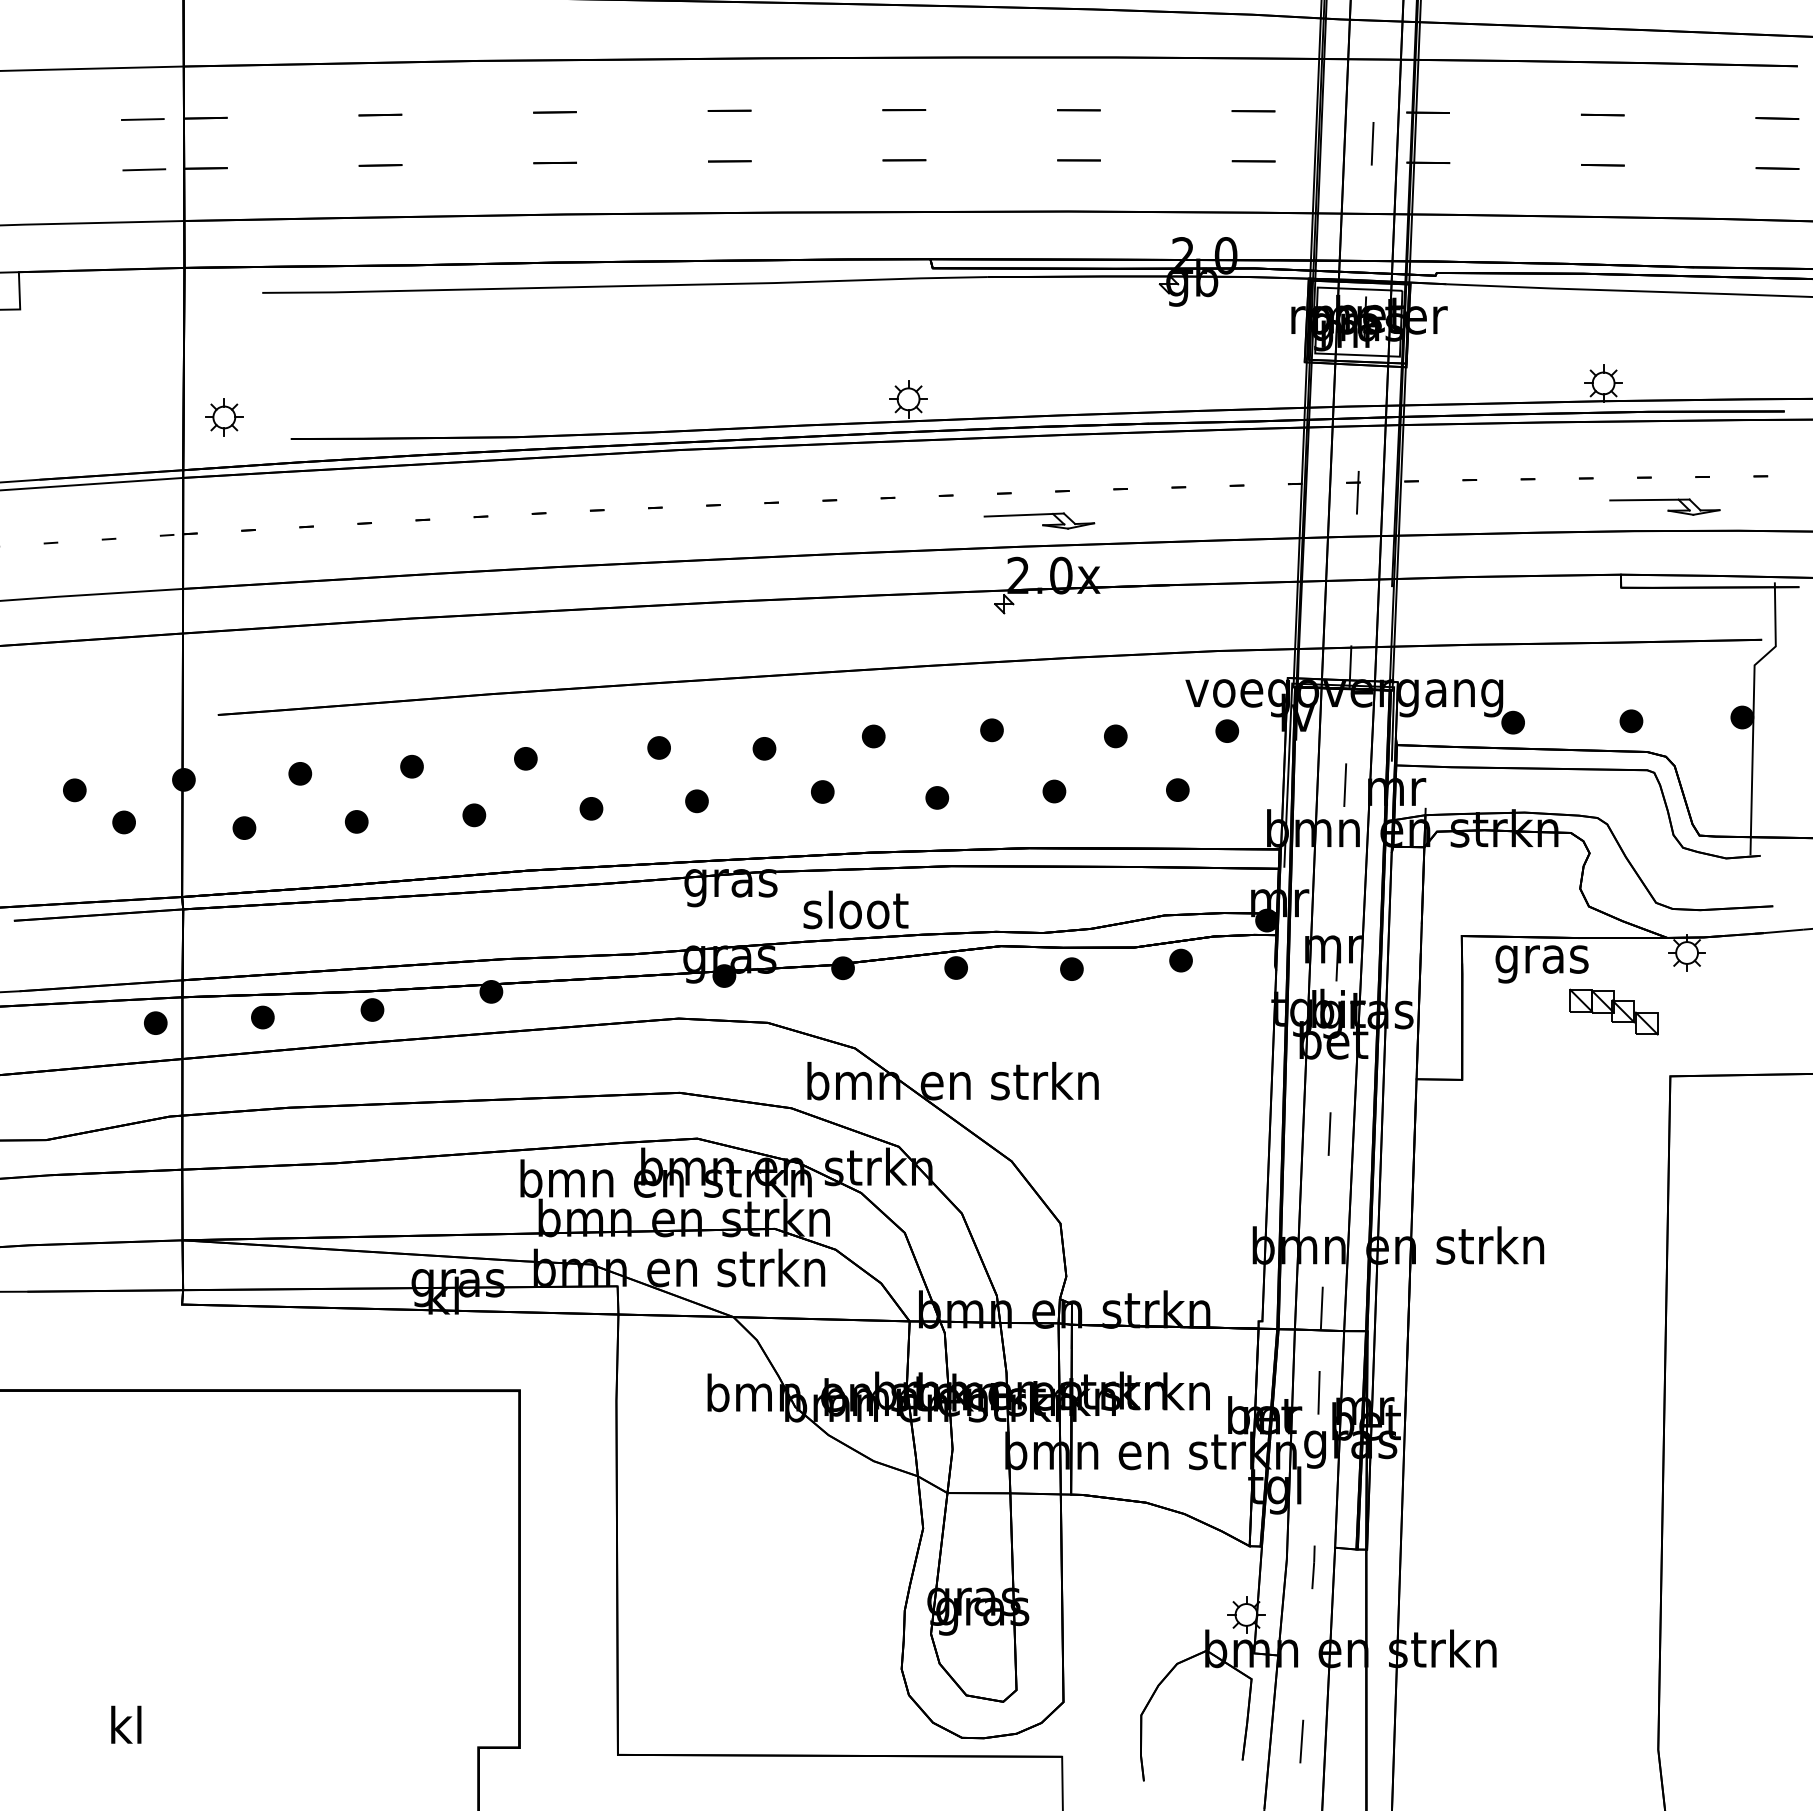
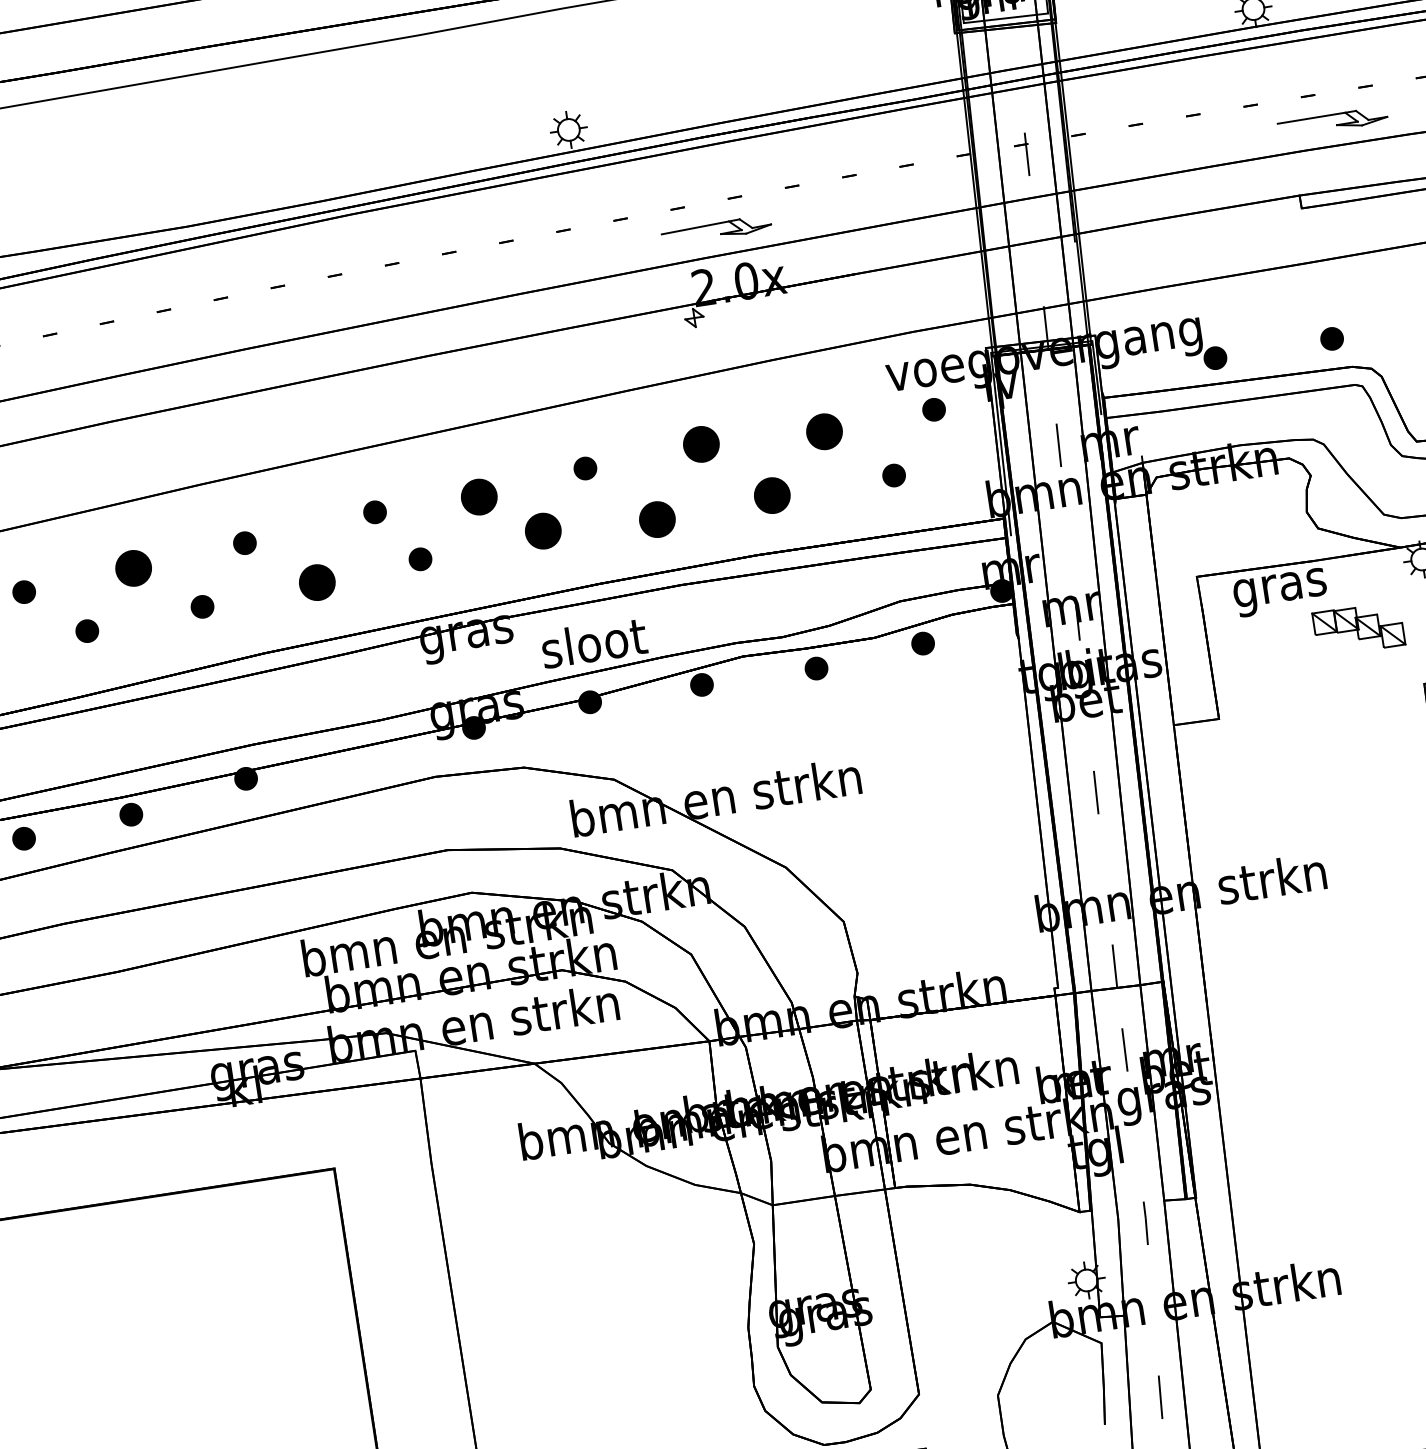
part: (991, 730) -> (700, 444), size x1.6
part: (1115, 736) -> (824, 431), size x1.6
part: (764, 748) -> (479, 496), size x1.6
part: (411, 766) -> (133, 568), size x1.6
part: (822, 791) -> (543, 530), size x1.6
part: (1054, 791) -> (772, 495), size x1.6
part: (937, 797) -> (657, 519), size x1.6
part: (591, 808) -> (317, 582), size x1.6

